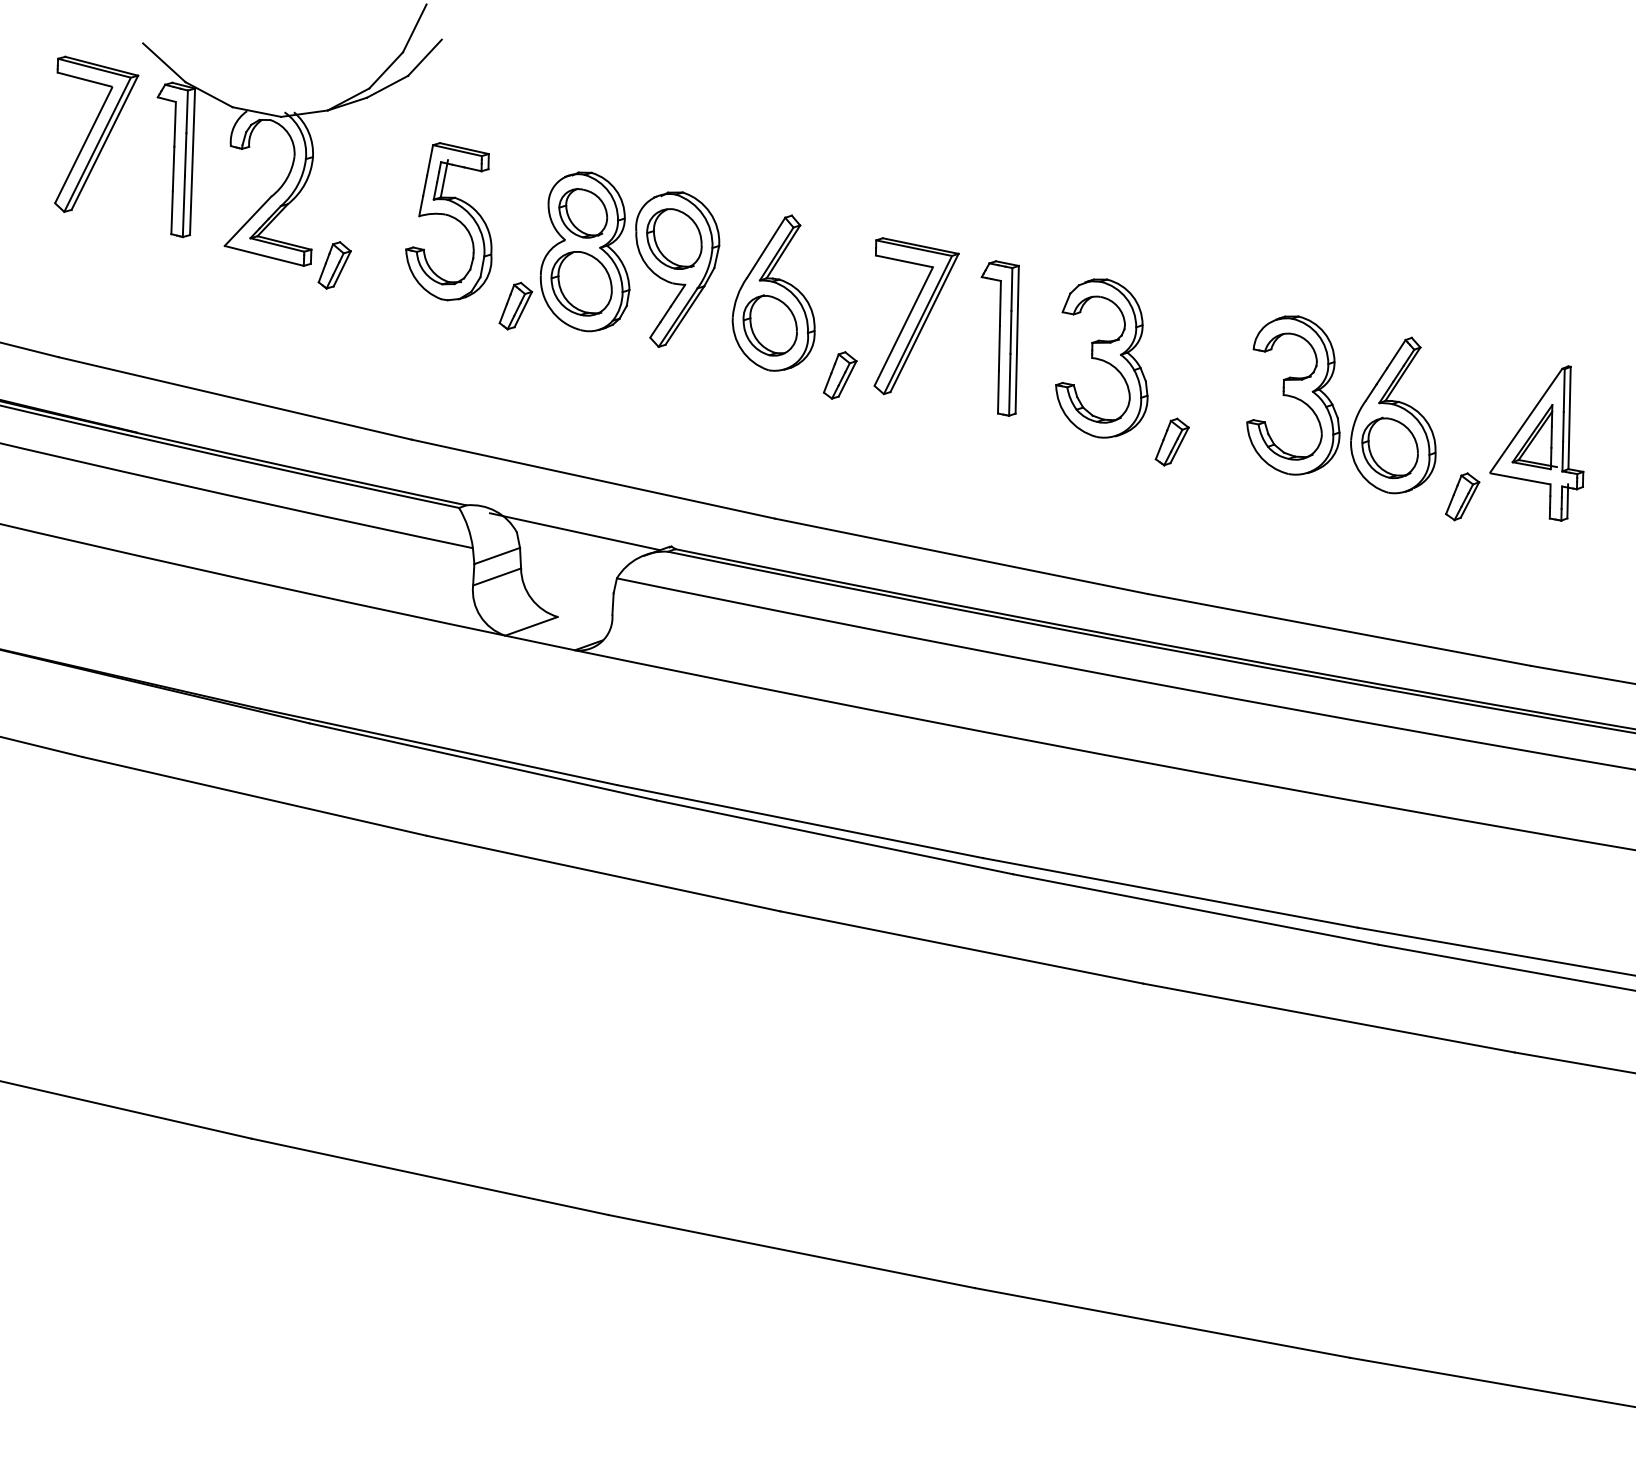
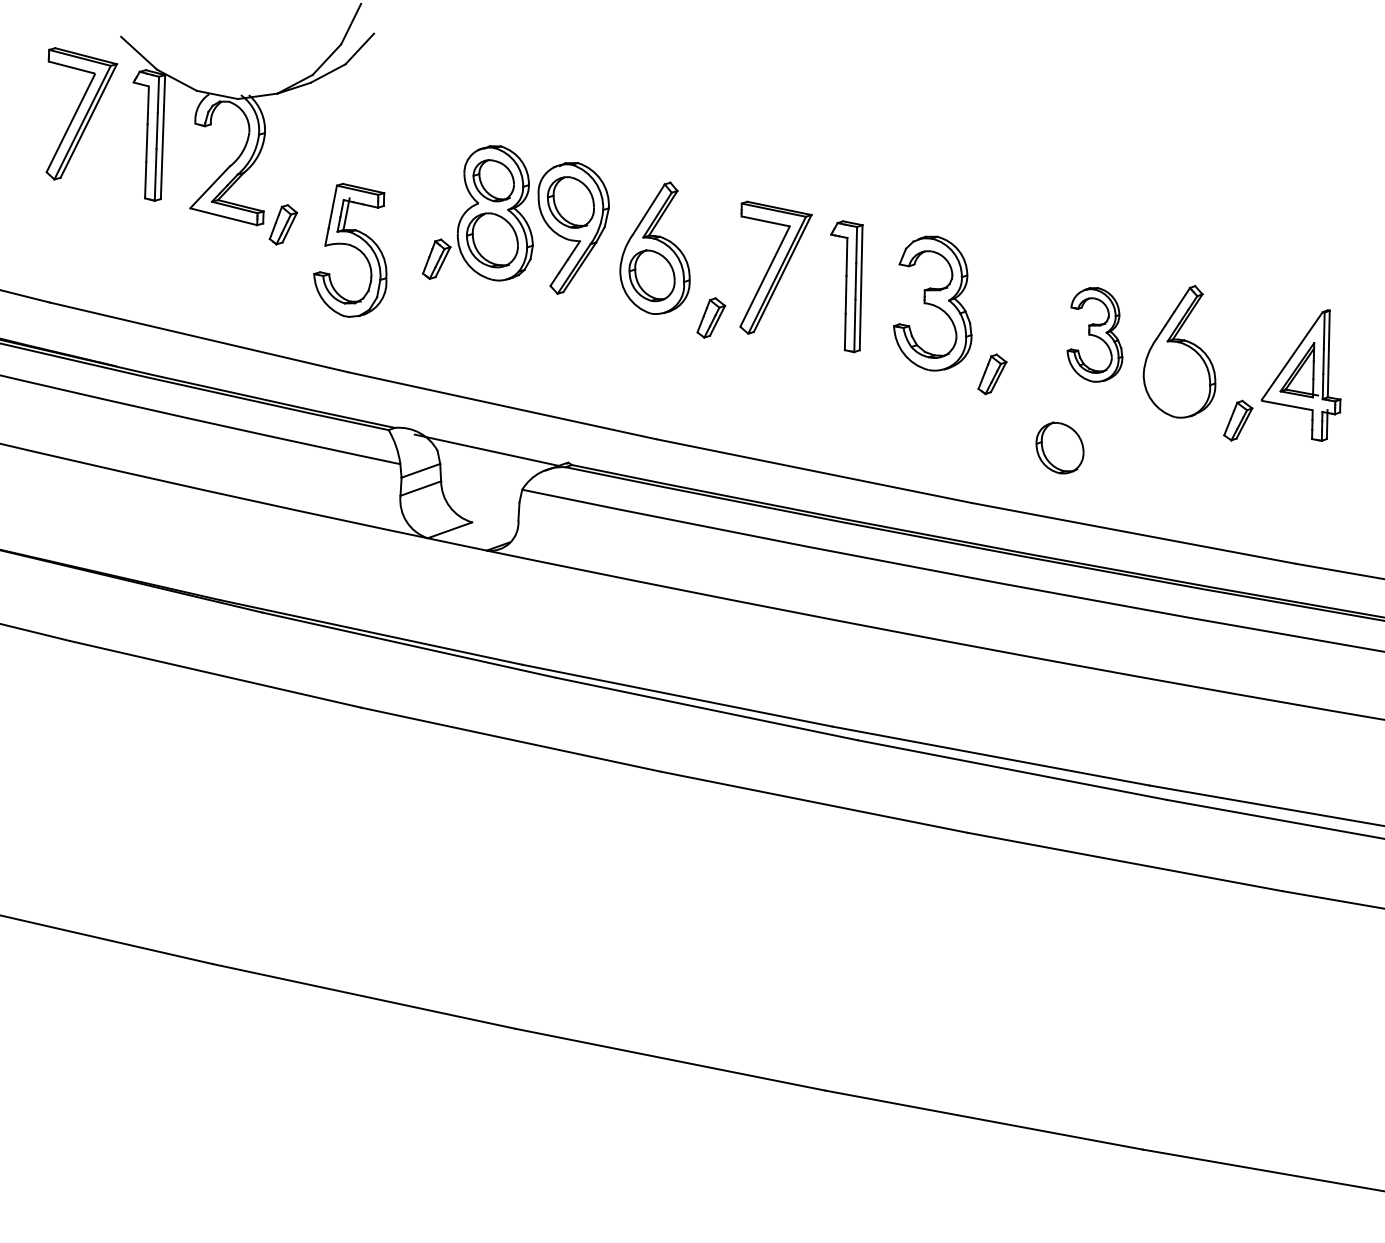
part: (448, 221) -> (350, 250), moved
part: (1293, 395) -> (1095, 334), size x0.7
part: (1389, 447) -> (1059, 447), moved

